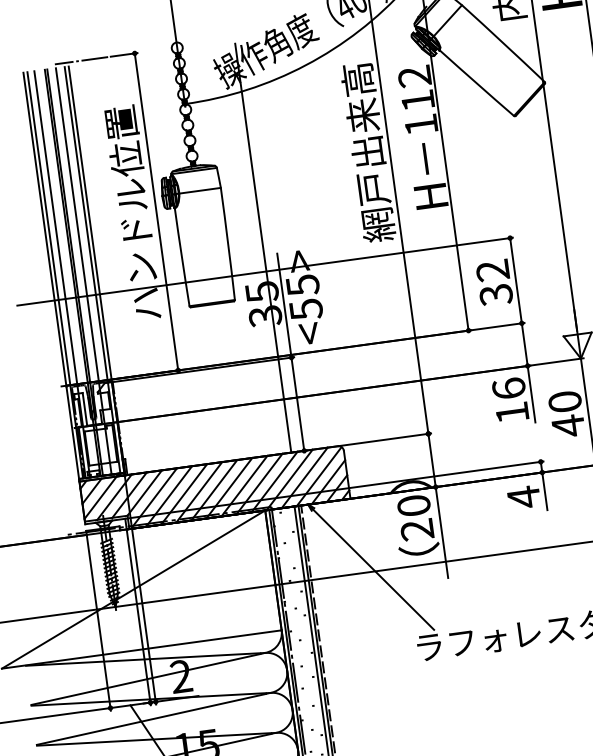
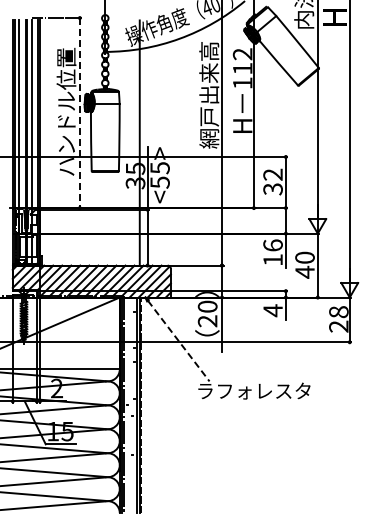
line: (155, 212) -> (79, 113), solid -> dashed
line: (373, 570) -> (178, 341), solid -> dashed

